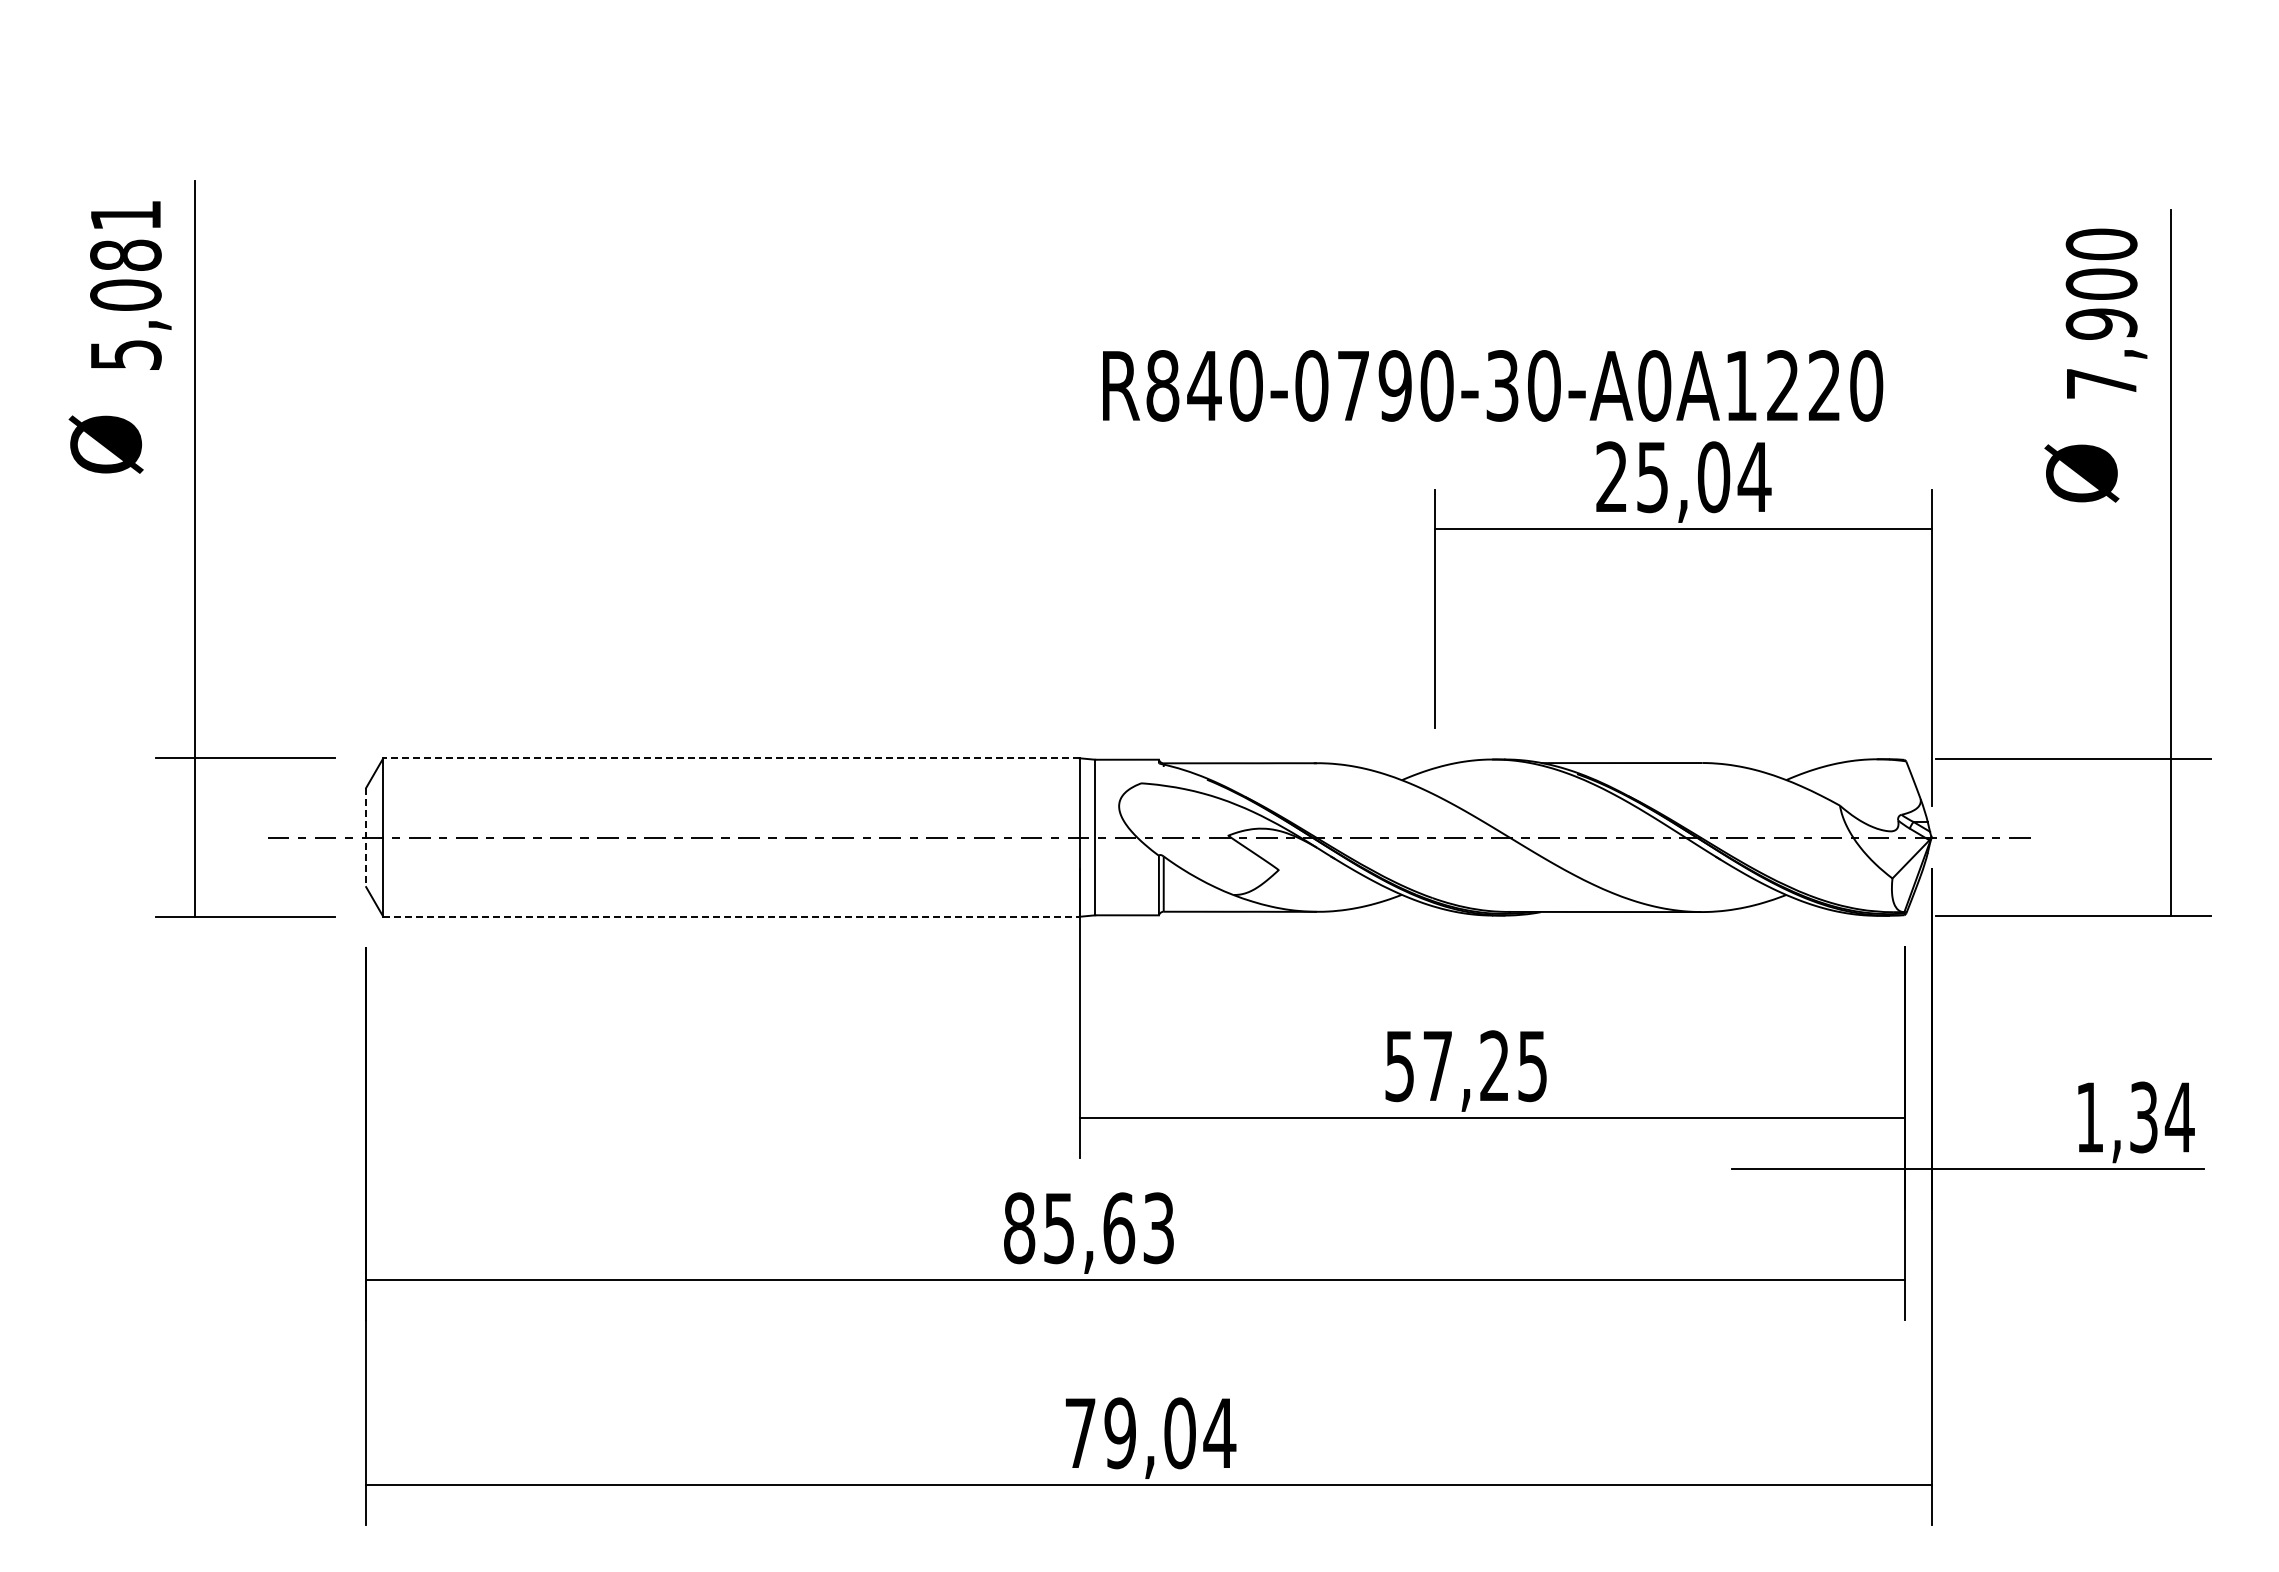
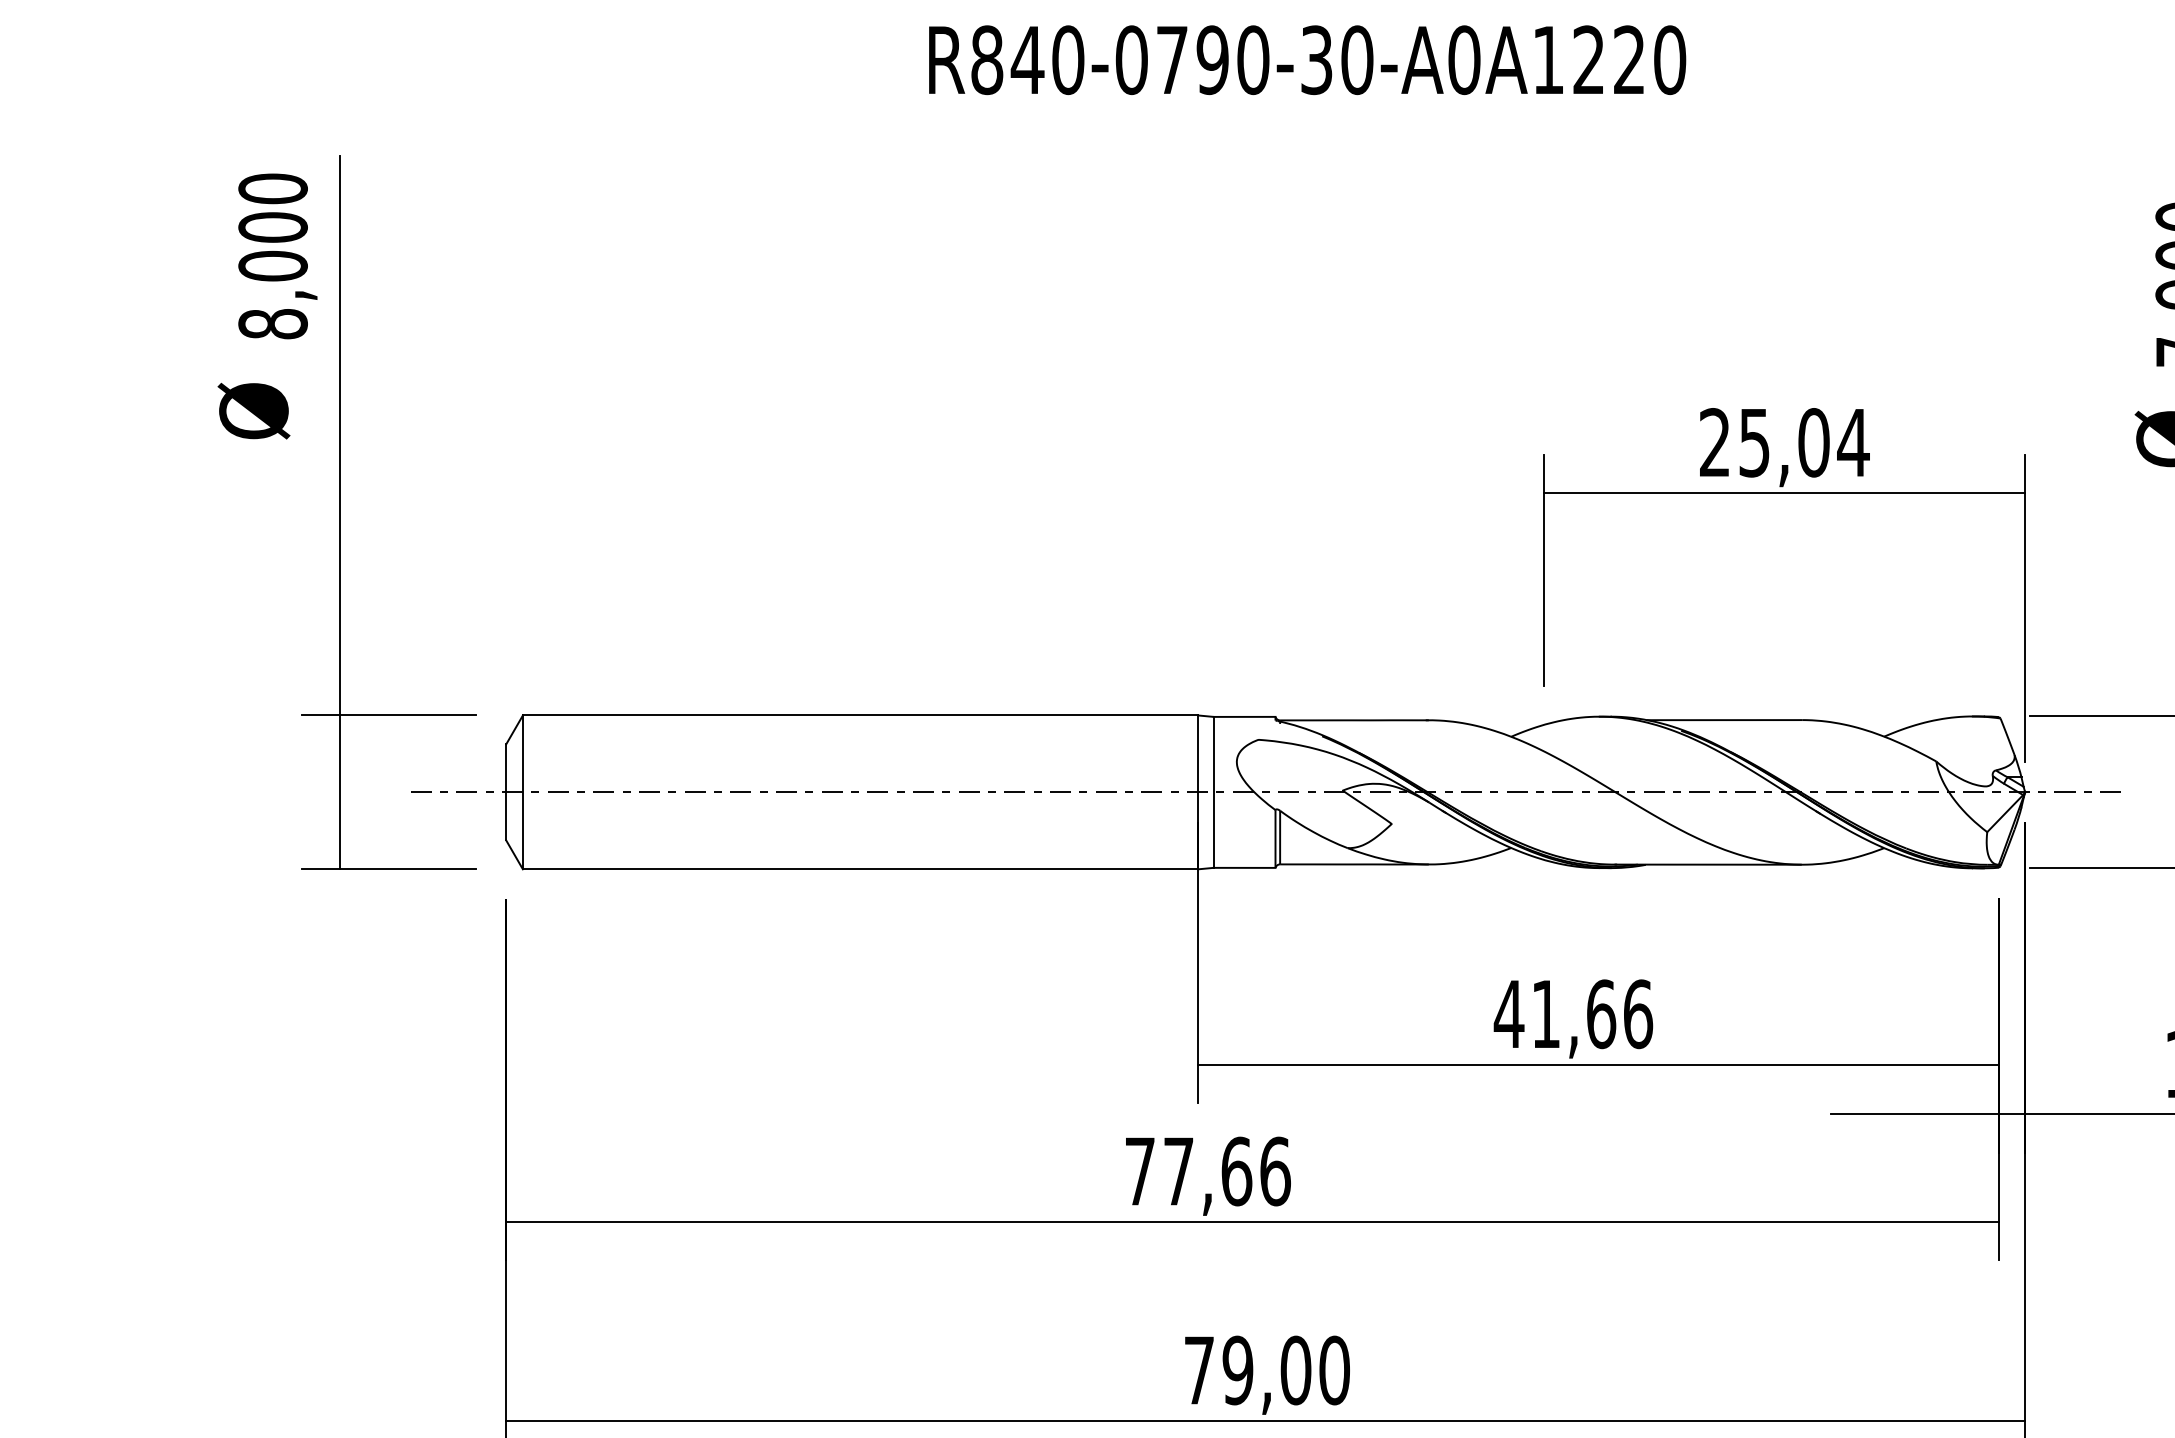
text: (125, 284) -> (272, 255), 5,081 -> 8,000
text: (1493, 385) -> (1308, 59), moved
line: (730, 758) -> (859, 715), dashed -> solid
line: (366, 837) -> (506, 792), dashed -> solid
line: (731, 916) -> (860, 869), dashed -> solid
text: (1466, 1066) -> (1573, 1014), 57,25 -> 41,66
text: (1089, 1228) -> (1208, 1171), 85,63 -> 77,66
text: (1219, 1433) -> (1334, 1370), 79,04 -> 79,00

